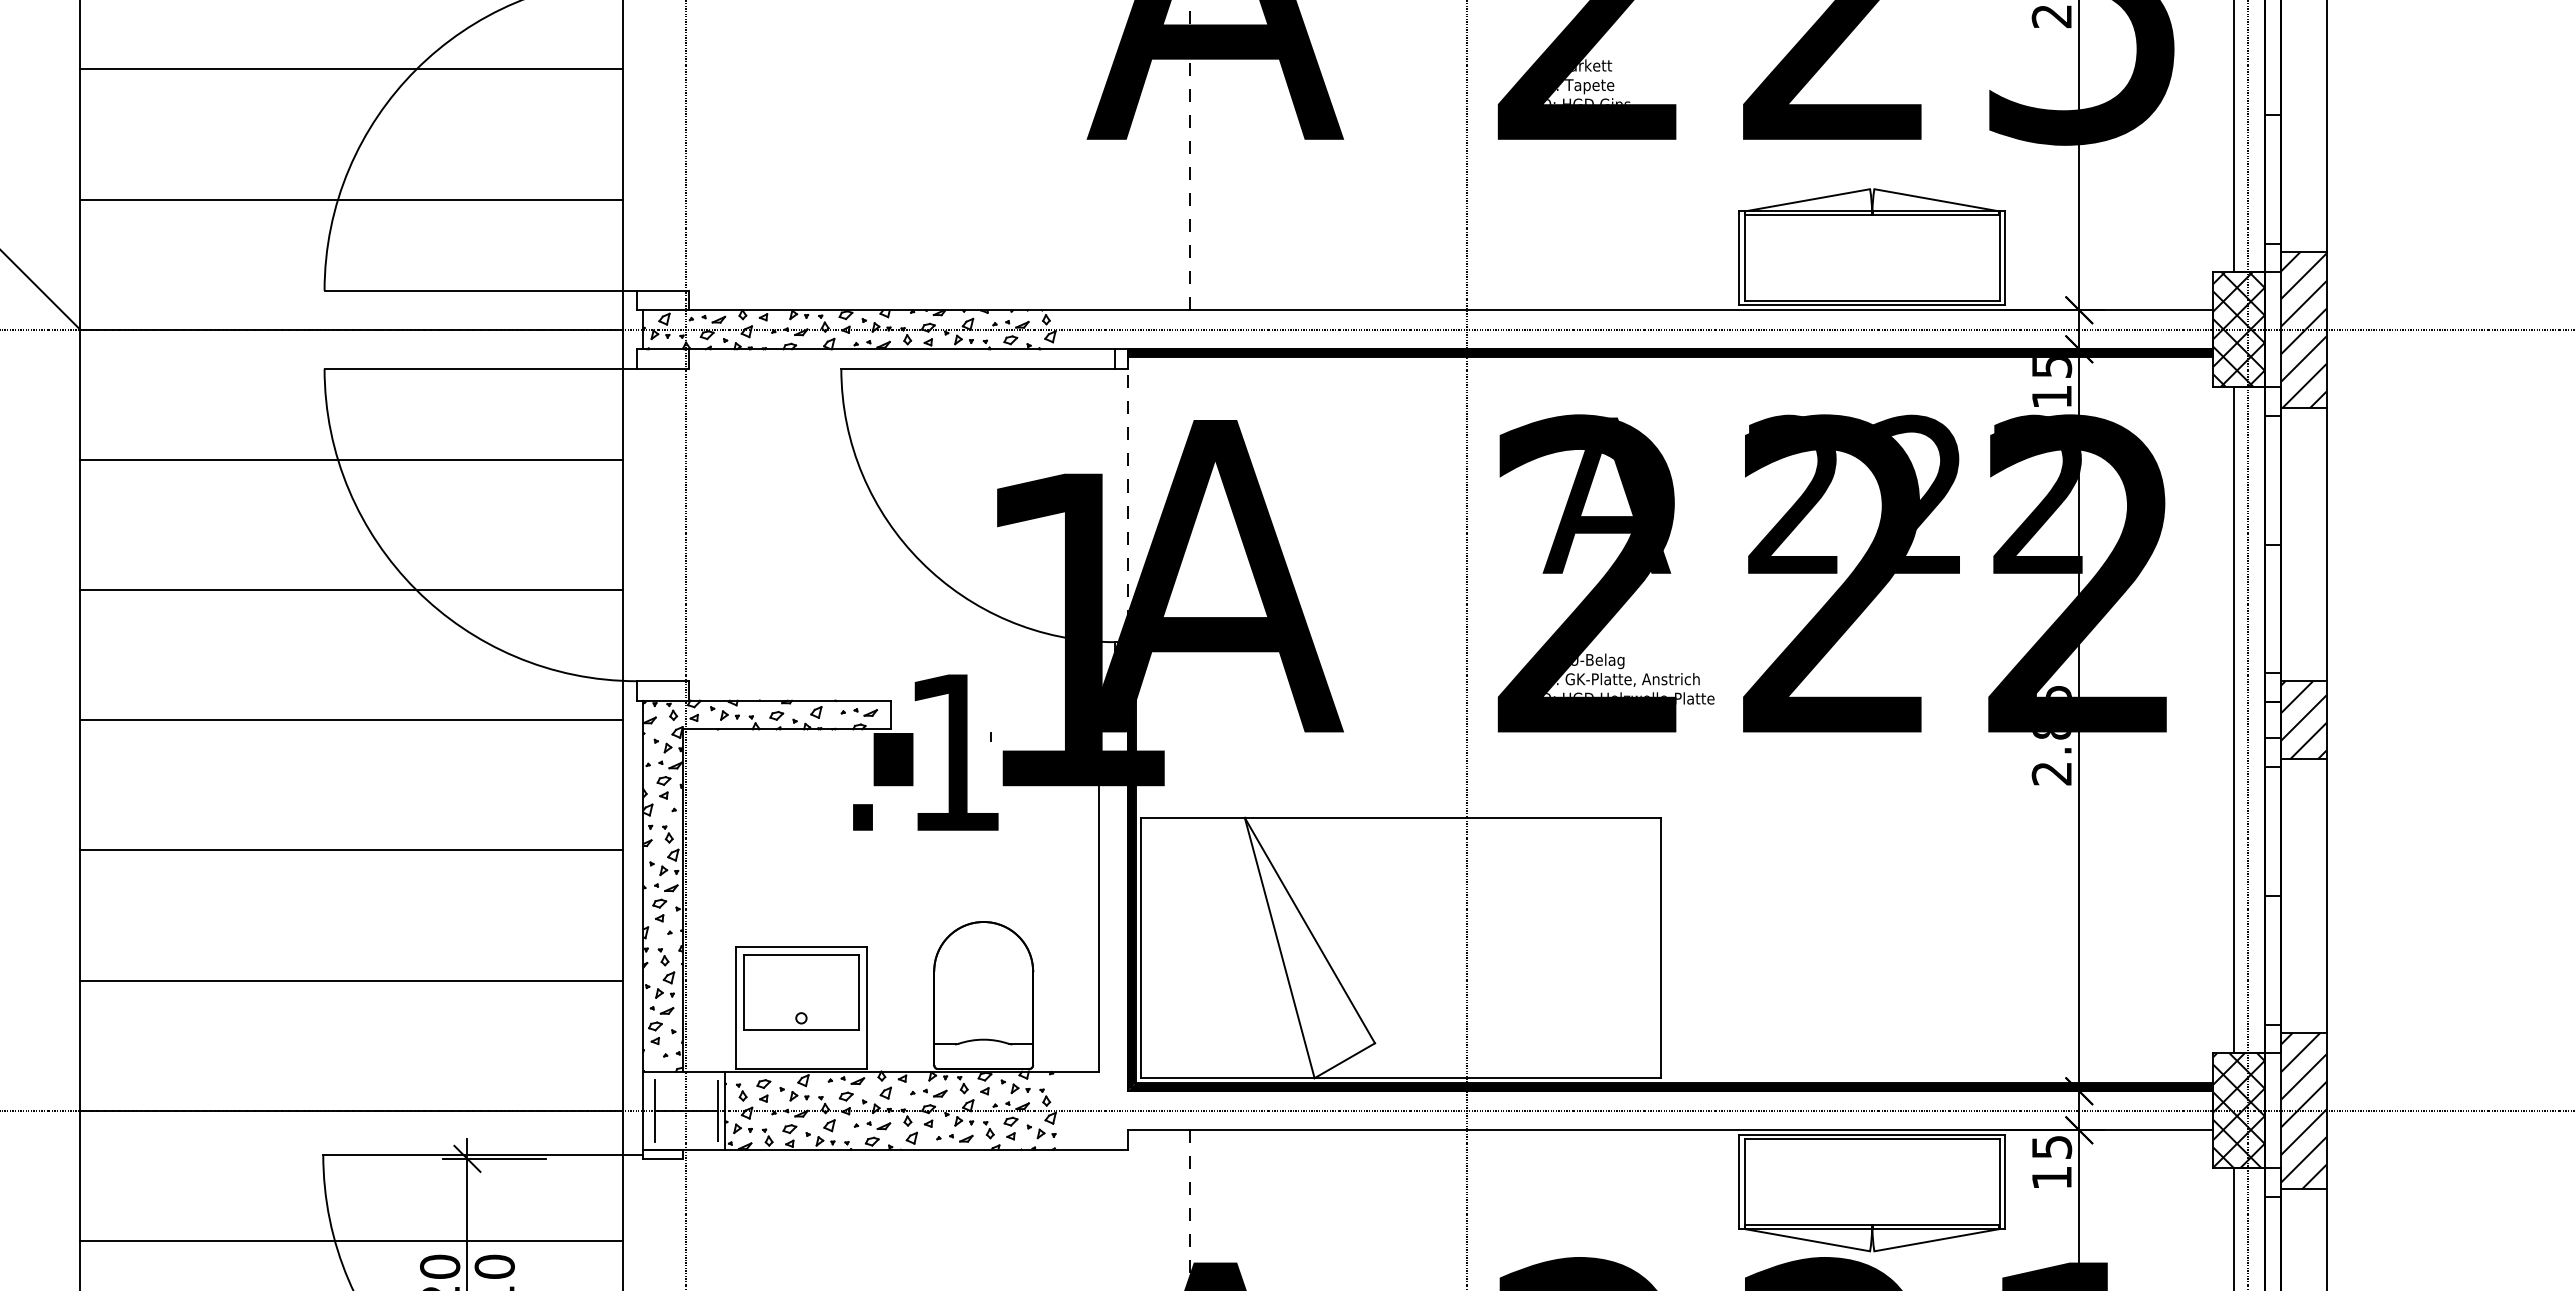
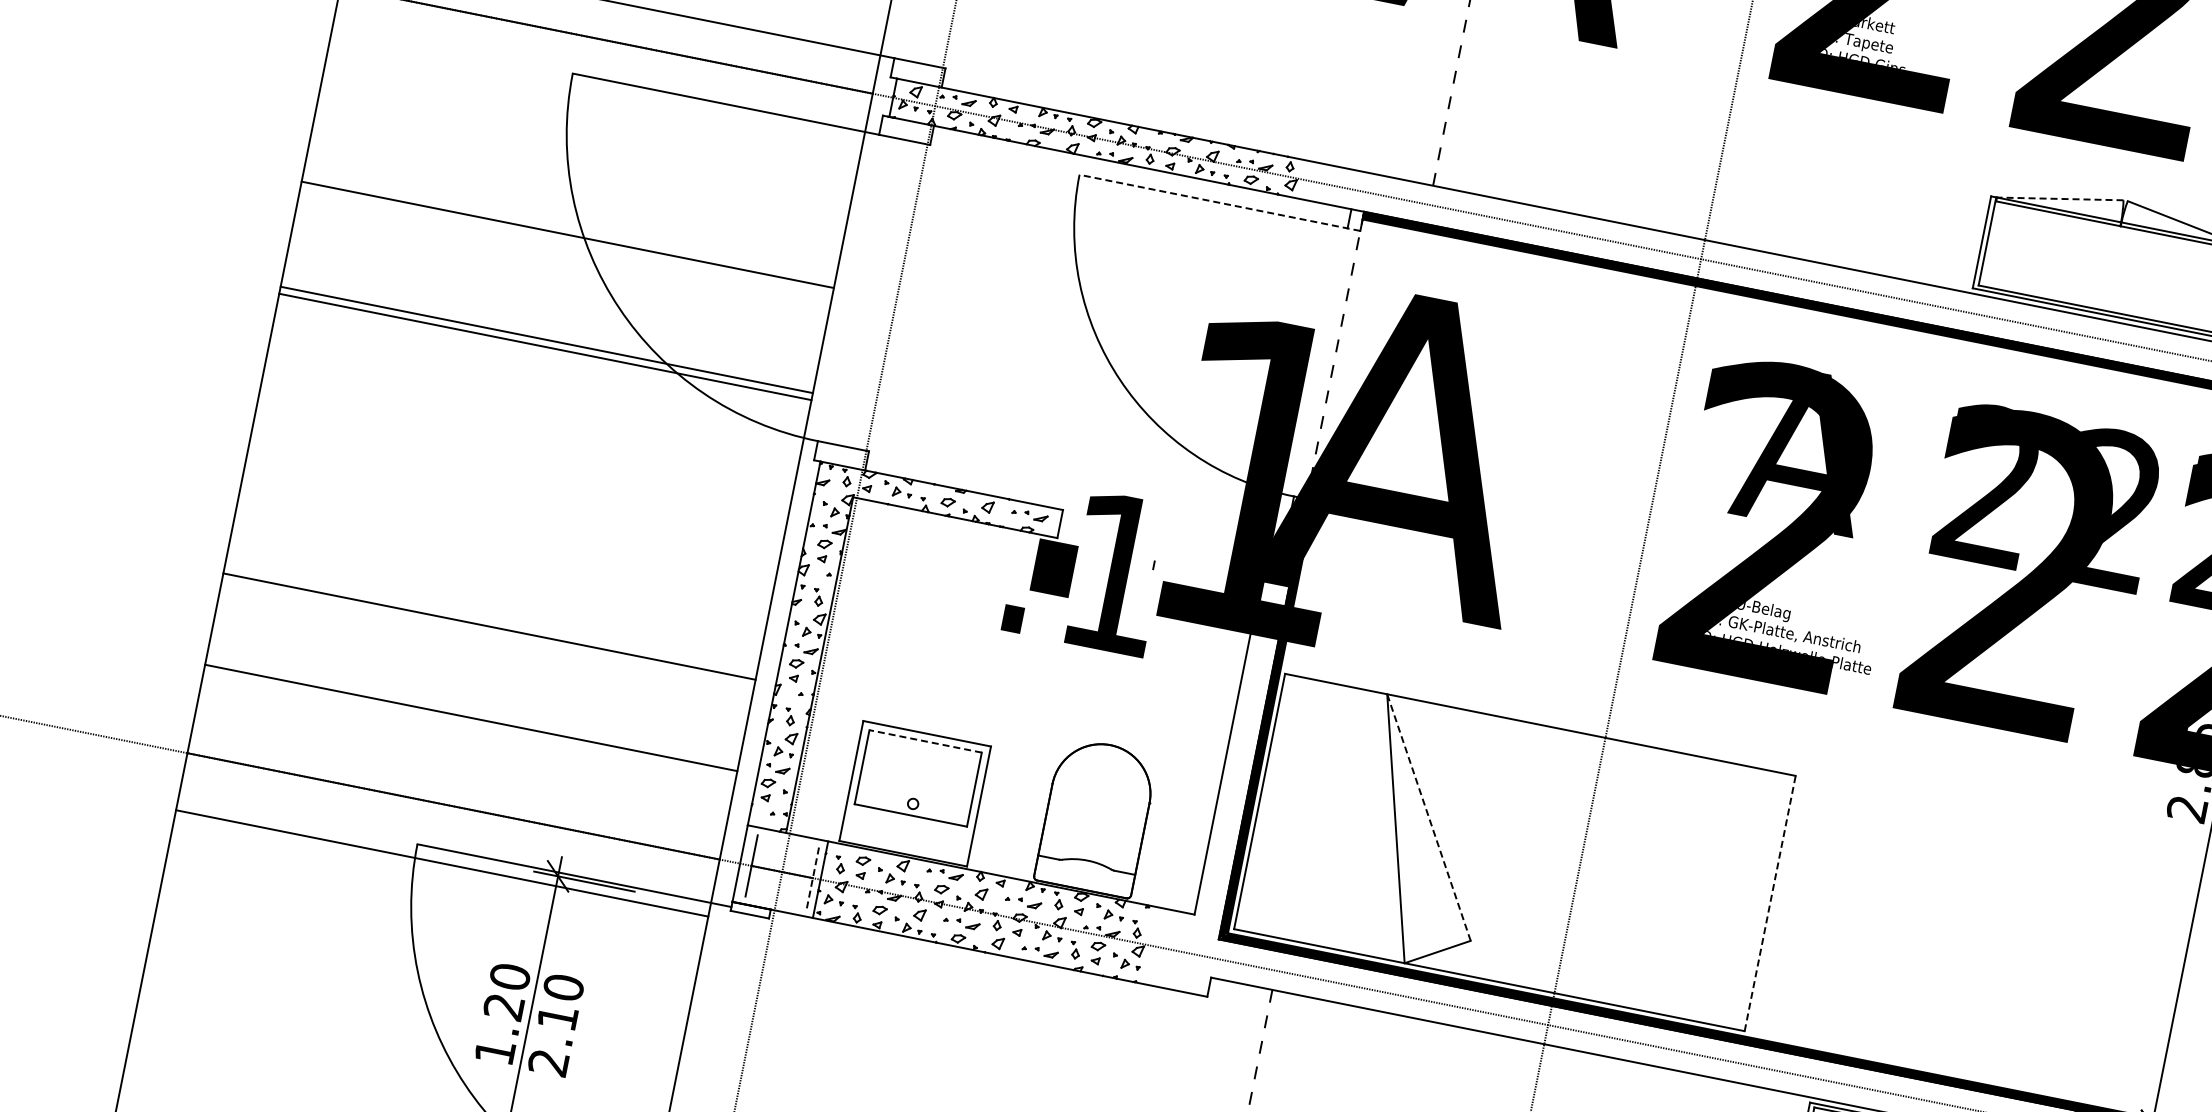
line: (1807, 200) -> (2059, 199), solid -> dashed
line: (984, 368) -> (1219, 202), solid -> dashed
line: (350, 459) -> (567, 234), moved
line: (350, 590) -> (545, 340), moved
line: (350, 720) -> (544, 347), moved
line: (350, 850) -> (488, 626), moved
line: (1309, 930) -> (1428, 817), solid -> dashed
line: (1661, 947) -> (1770, 903), solid -> dashed
line: (800, 954) -> (924, 741), solid -> dashed
line: (350, 980) -> (470, 717), moved
line: (717, 1111) -> (812, 878), solid -> dashed
line: (350, 1240) -> (441, 862), moved

